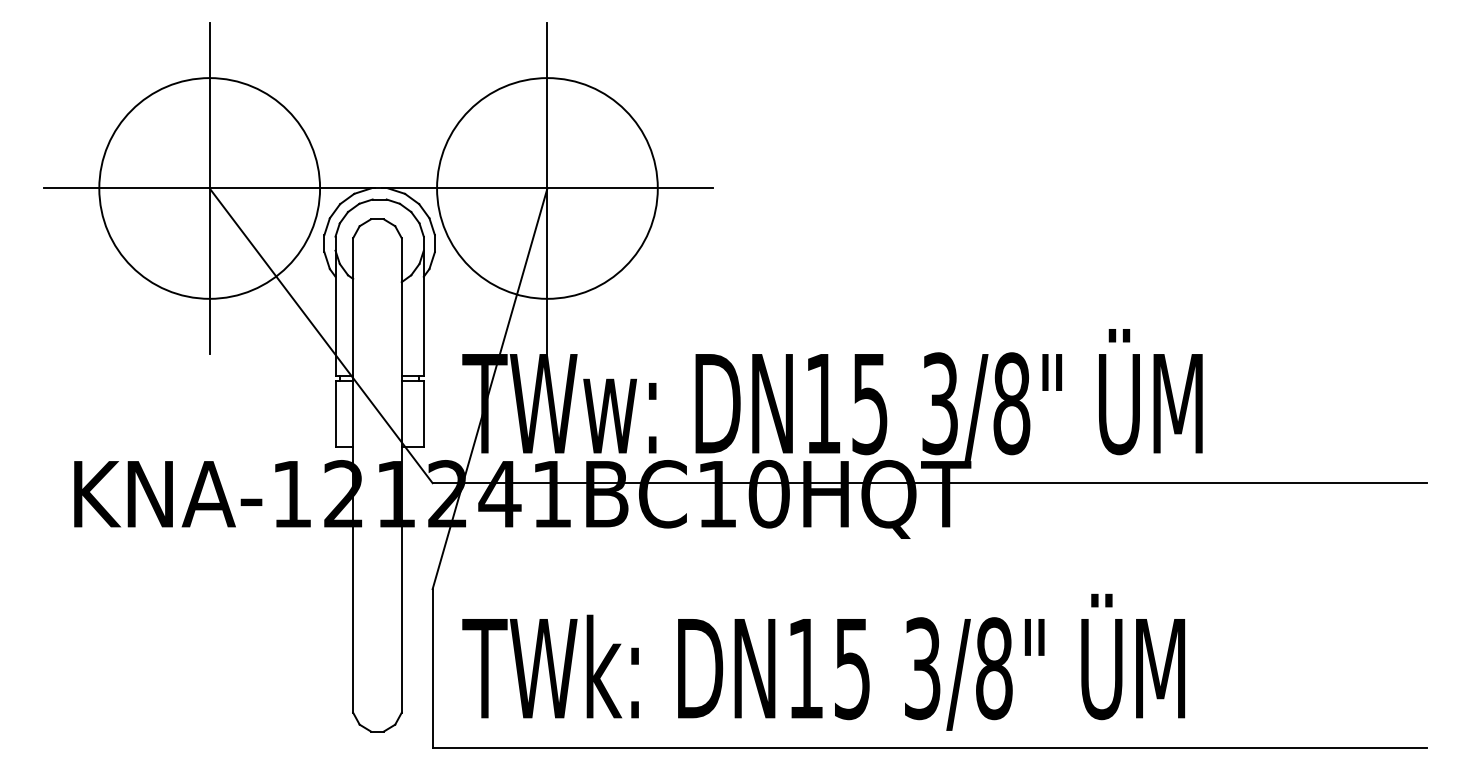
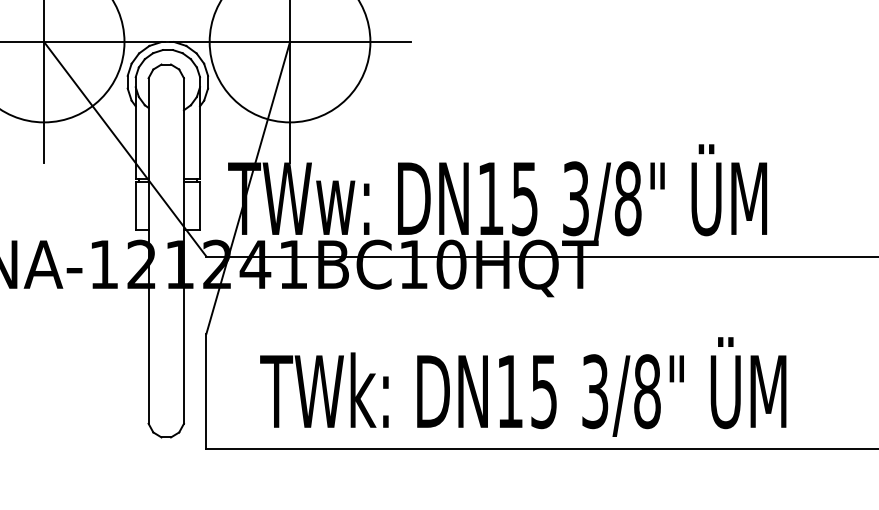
text: (823, 661) -> (523, 386), moved

